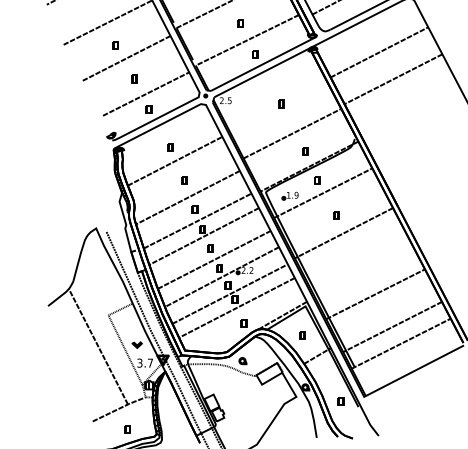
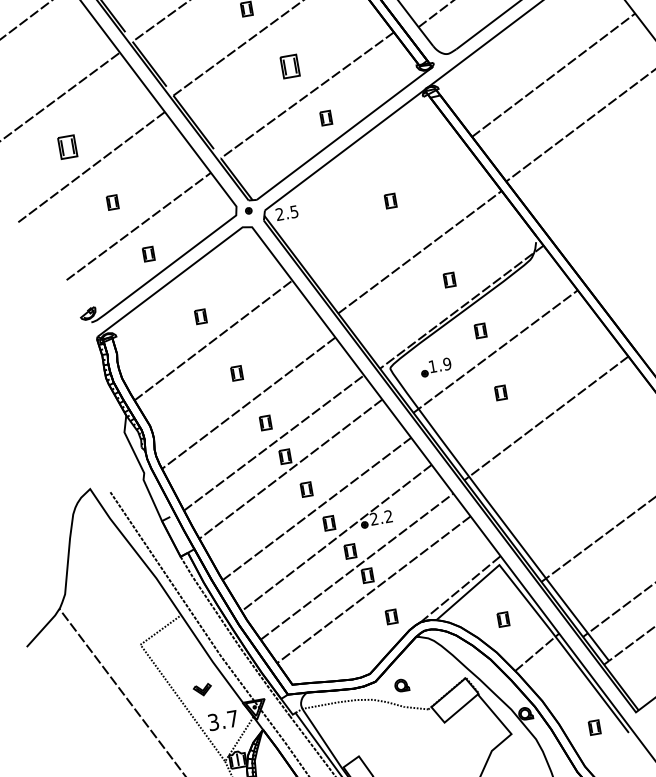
part: (240, 23) -> (289, 66), size x1.6
part: (115, 45) -> (66, 147), size x1.6
part: (336, 215) -> (501, 392), moved

